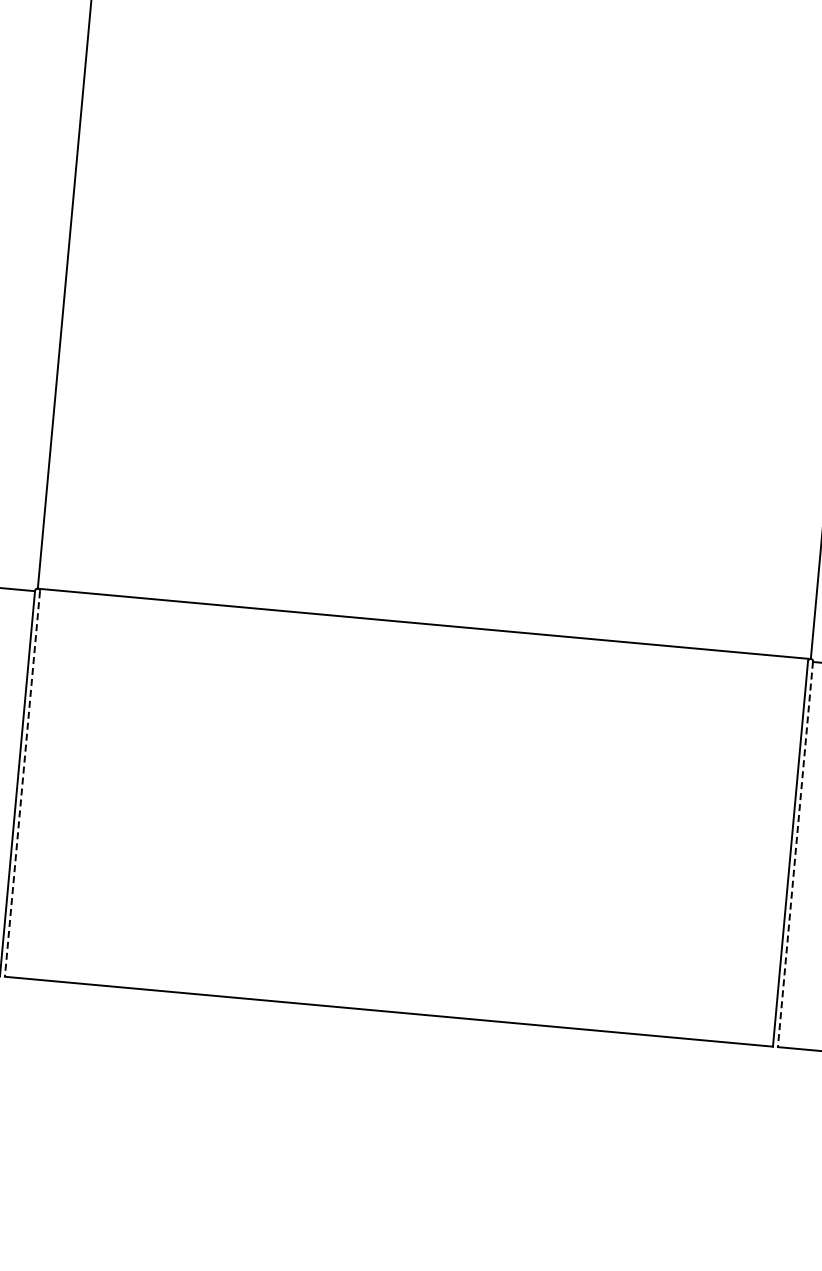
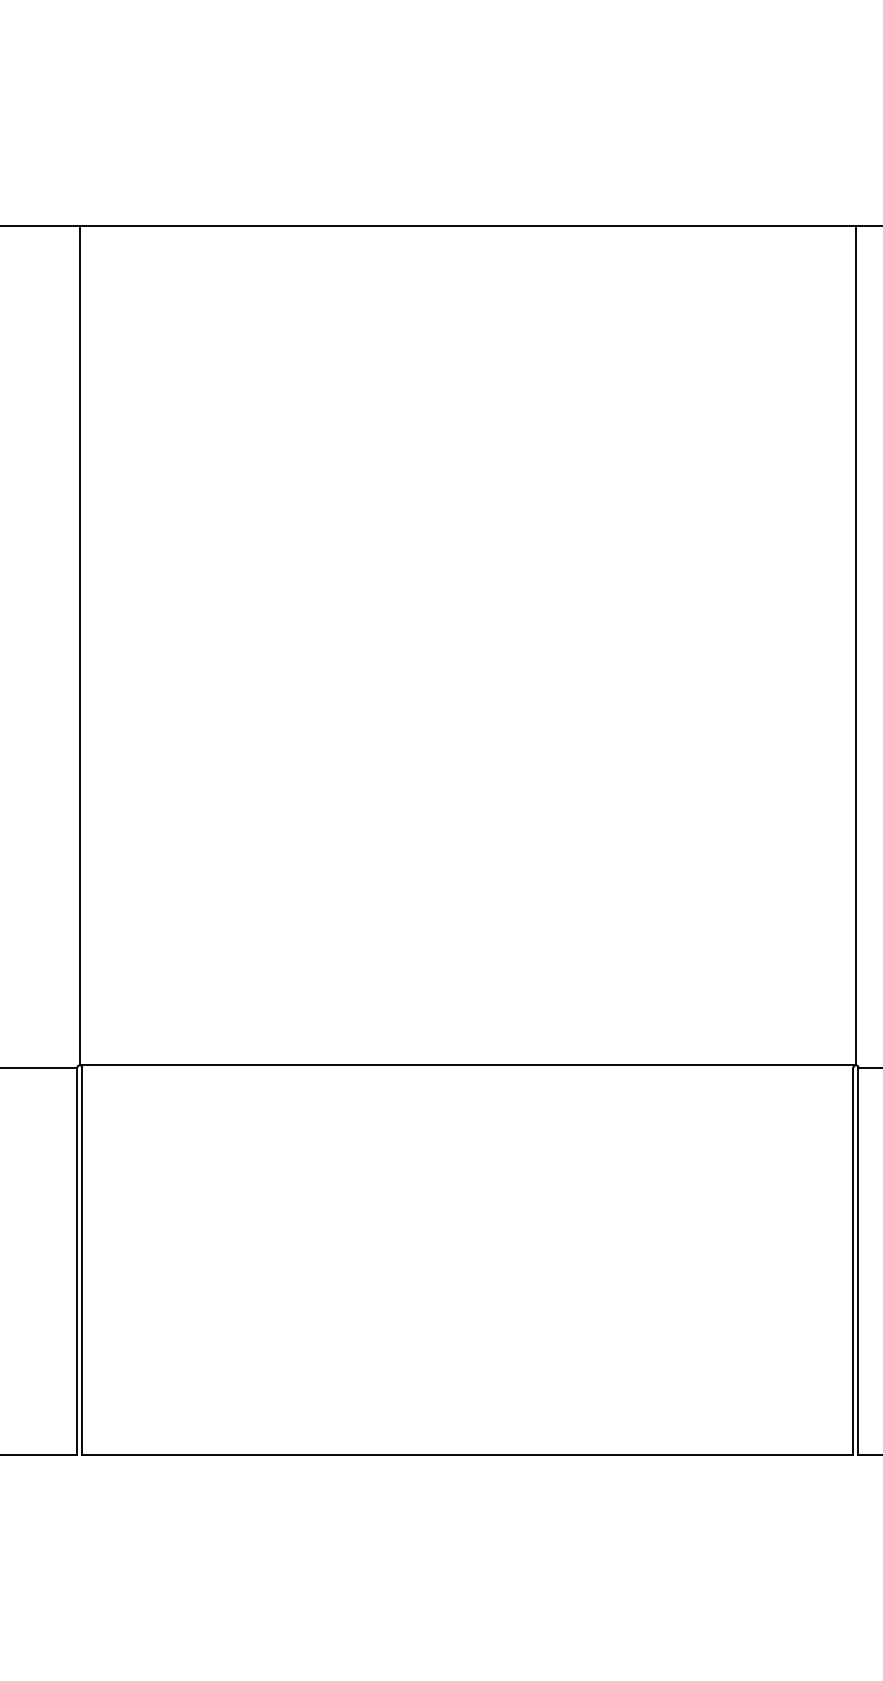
line: (22, 784) -> (82, 1261), dashed -> solid
line: (795, 854) -> (858, 1261), dashed -> solid

